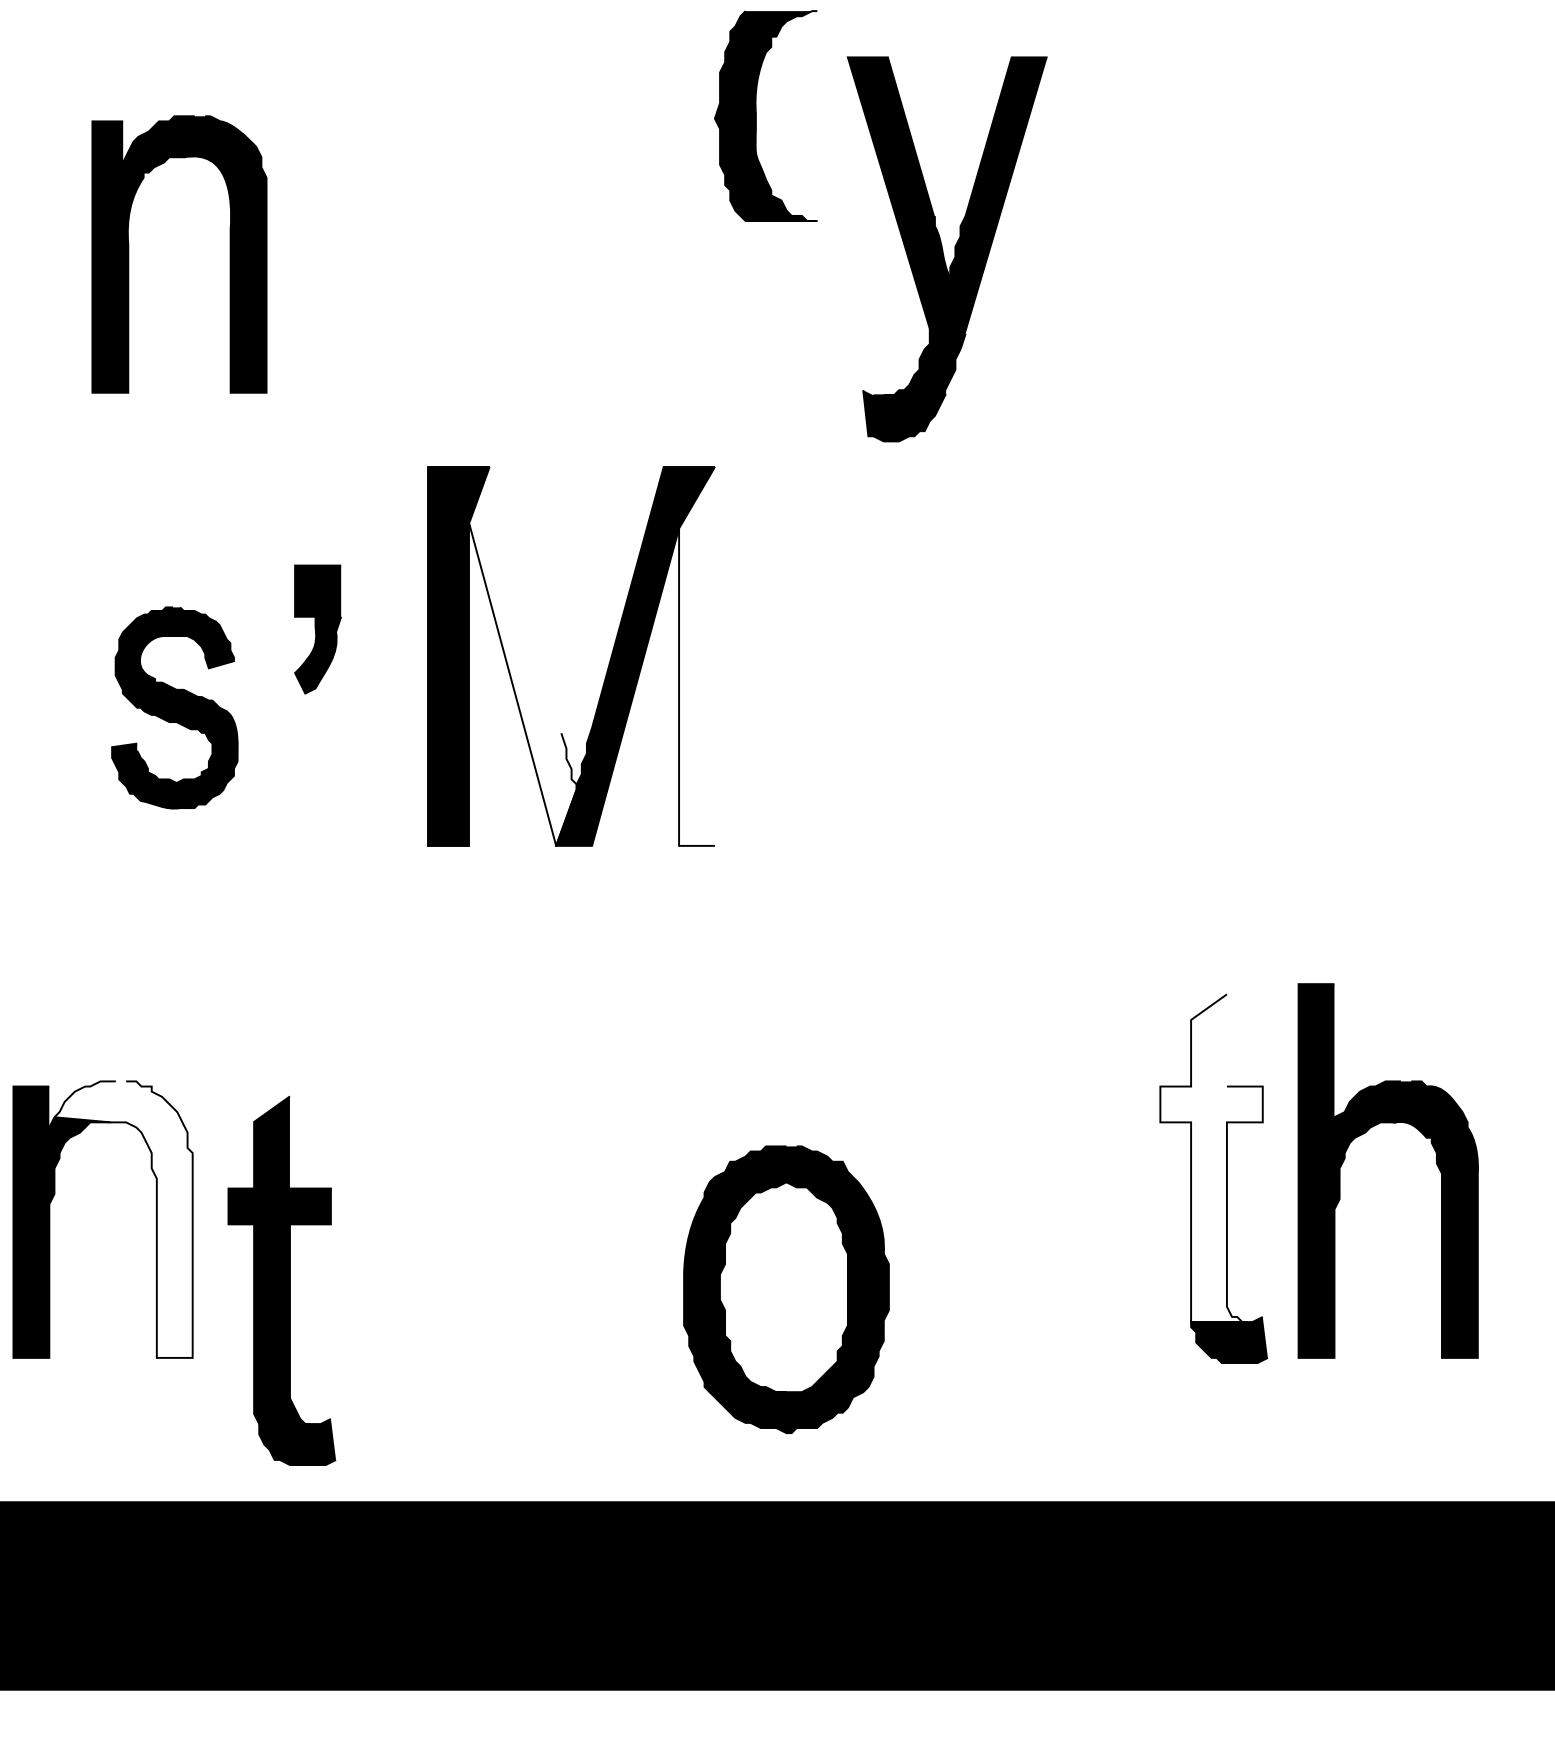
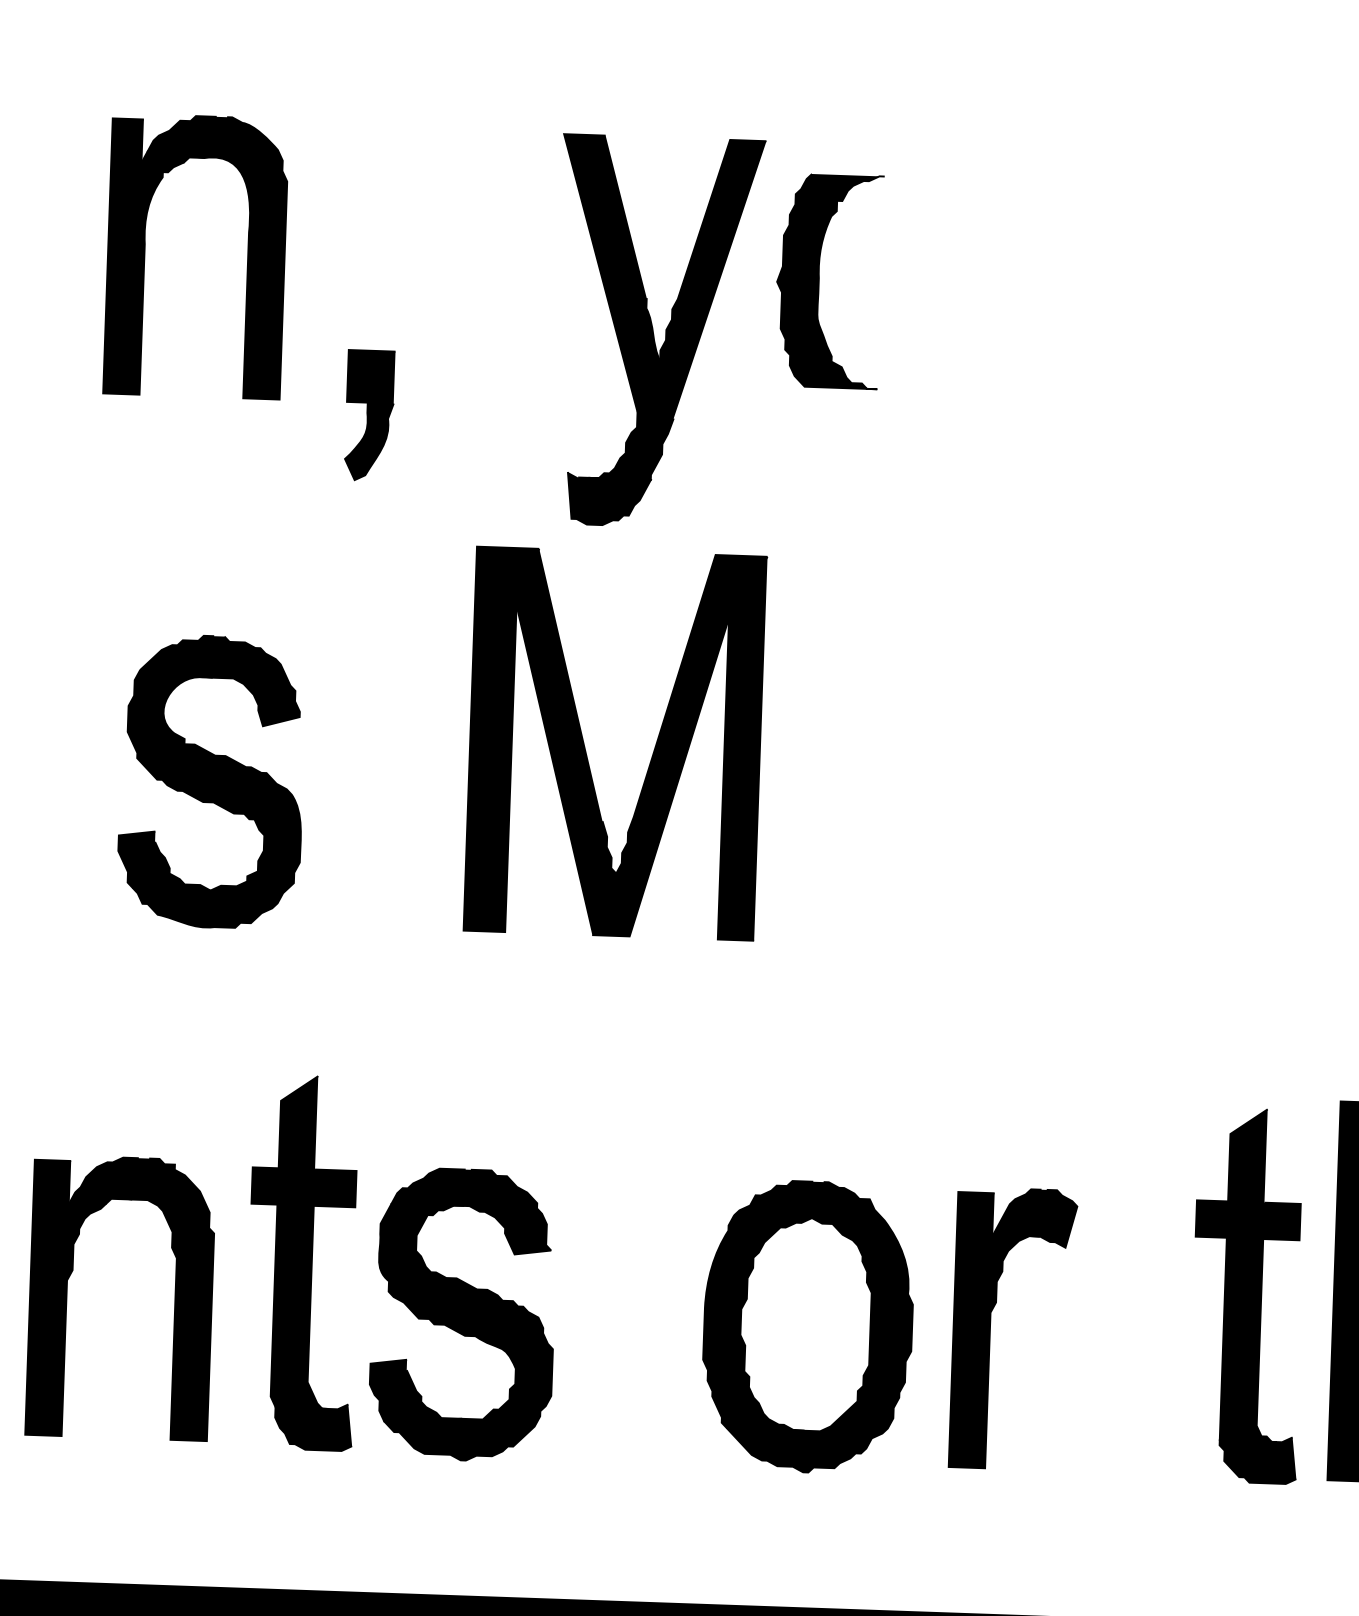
part: (756, 115) -> (819, 280), moved
part: (946, 249) -> (657, 332), moved
part: (129, 254) -> (145, 254), moved
part: (317, 629) -> (369, 415), moved
fill: (522, 656) -> (565, 742), added
fill: (696, 656) -> (742, 748), added
part: (174, 707) -> (211, 781), size x1.43
fill: (1211, 1158) -> (1246, 1275), added
fill: (123, 1219) -> (141, 1298), added
part: (961, 1219) -> (990, 1328), added
part: (440, 1224) -> (462, 1314), added
part: (281, 1280) -> (303, 1262), moved
part: (786, 1289) -> (808, 1326), moved

